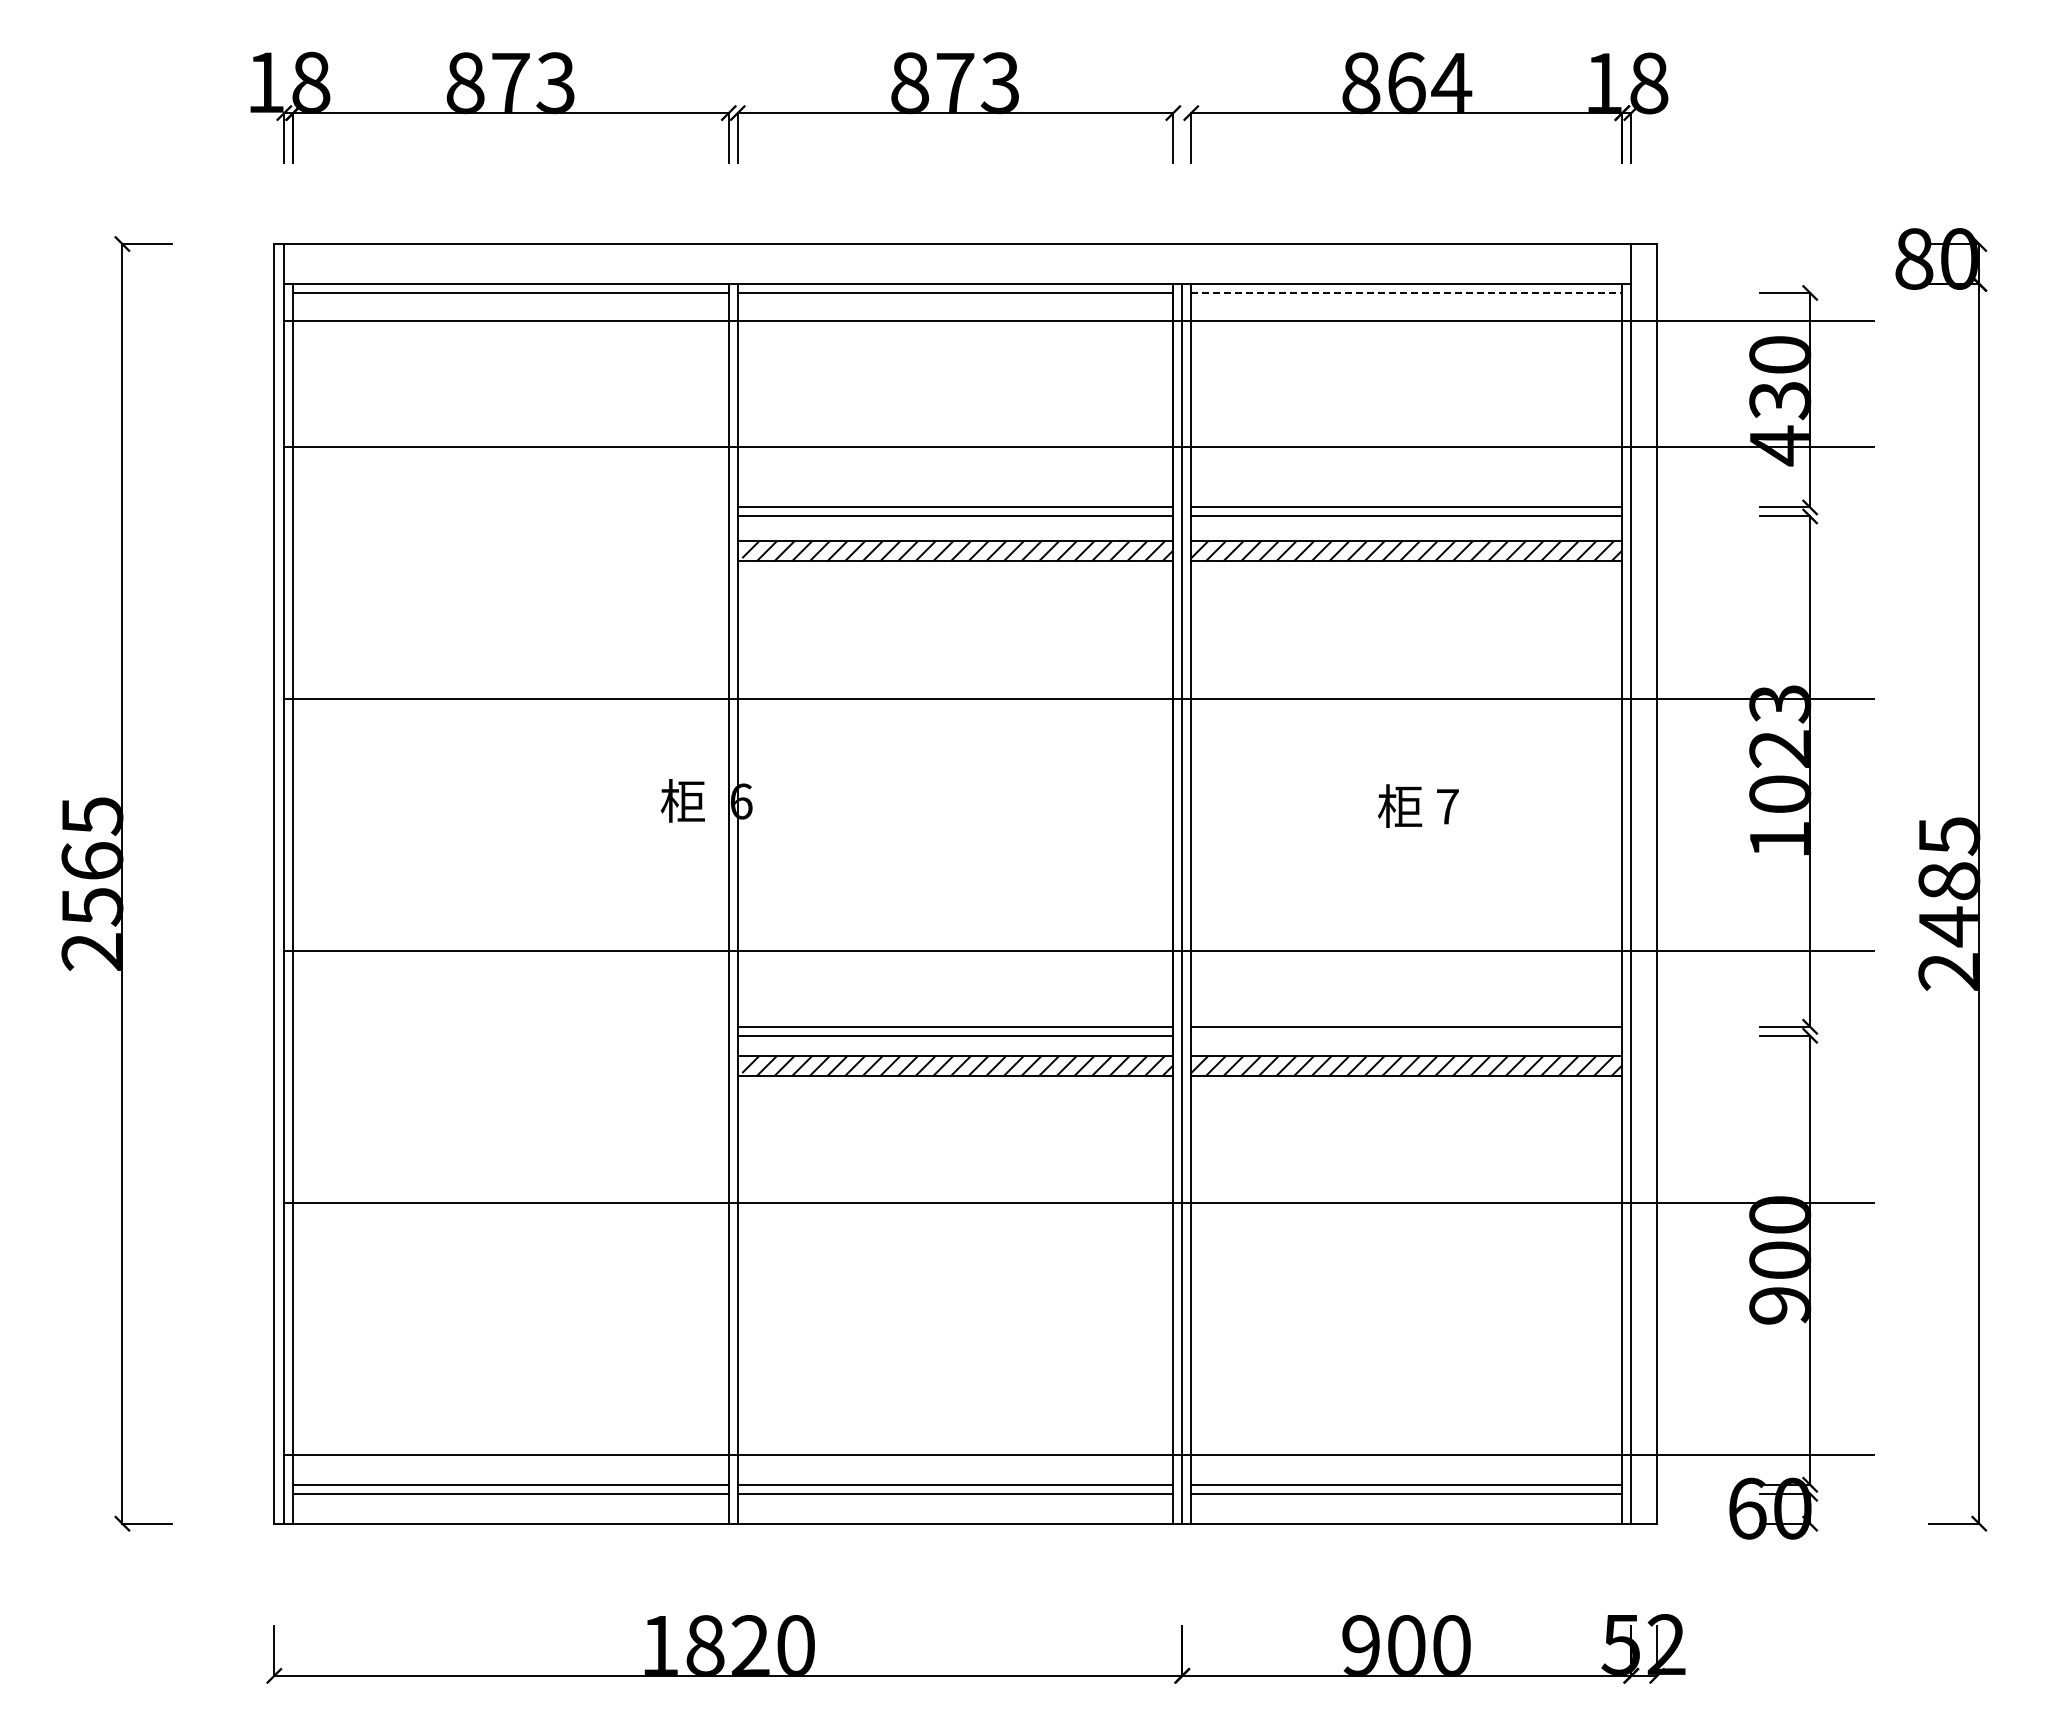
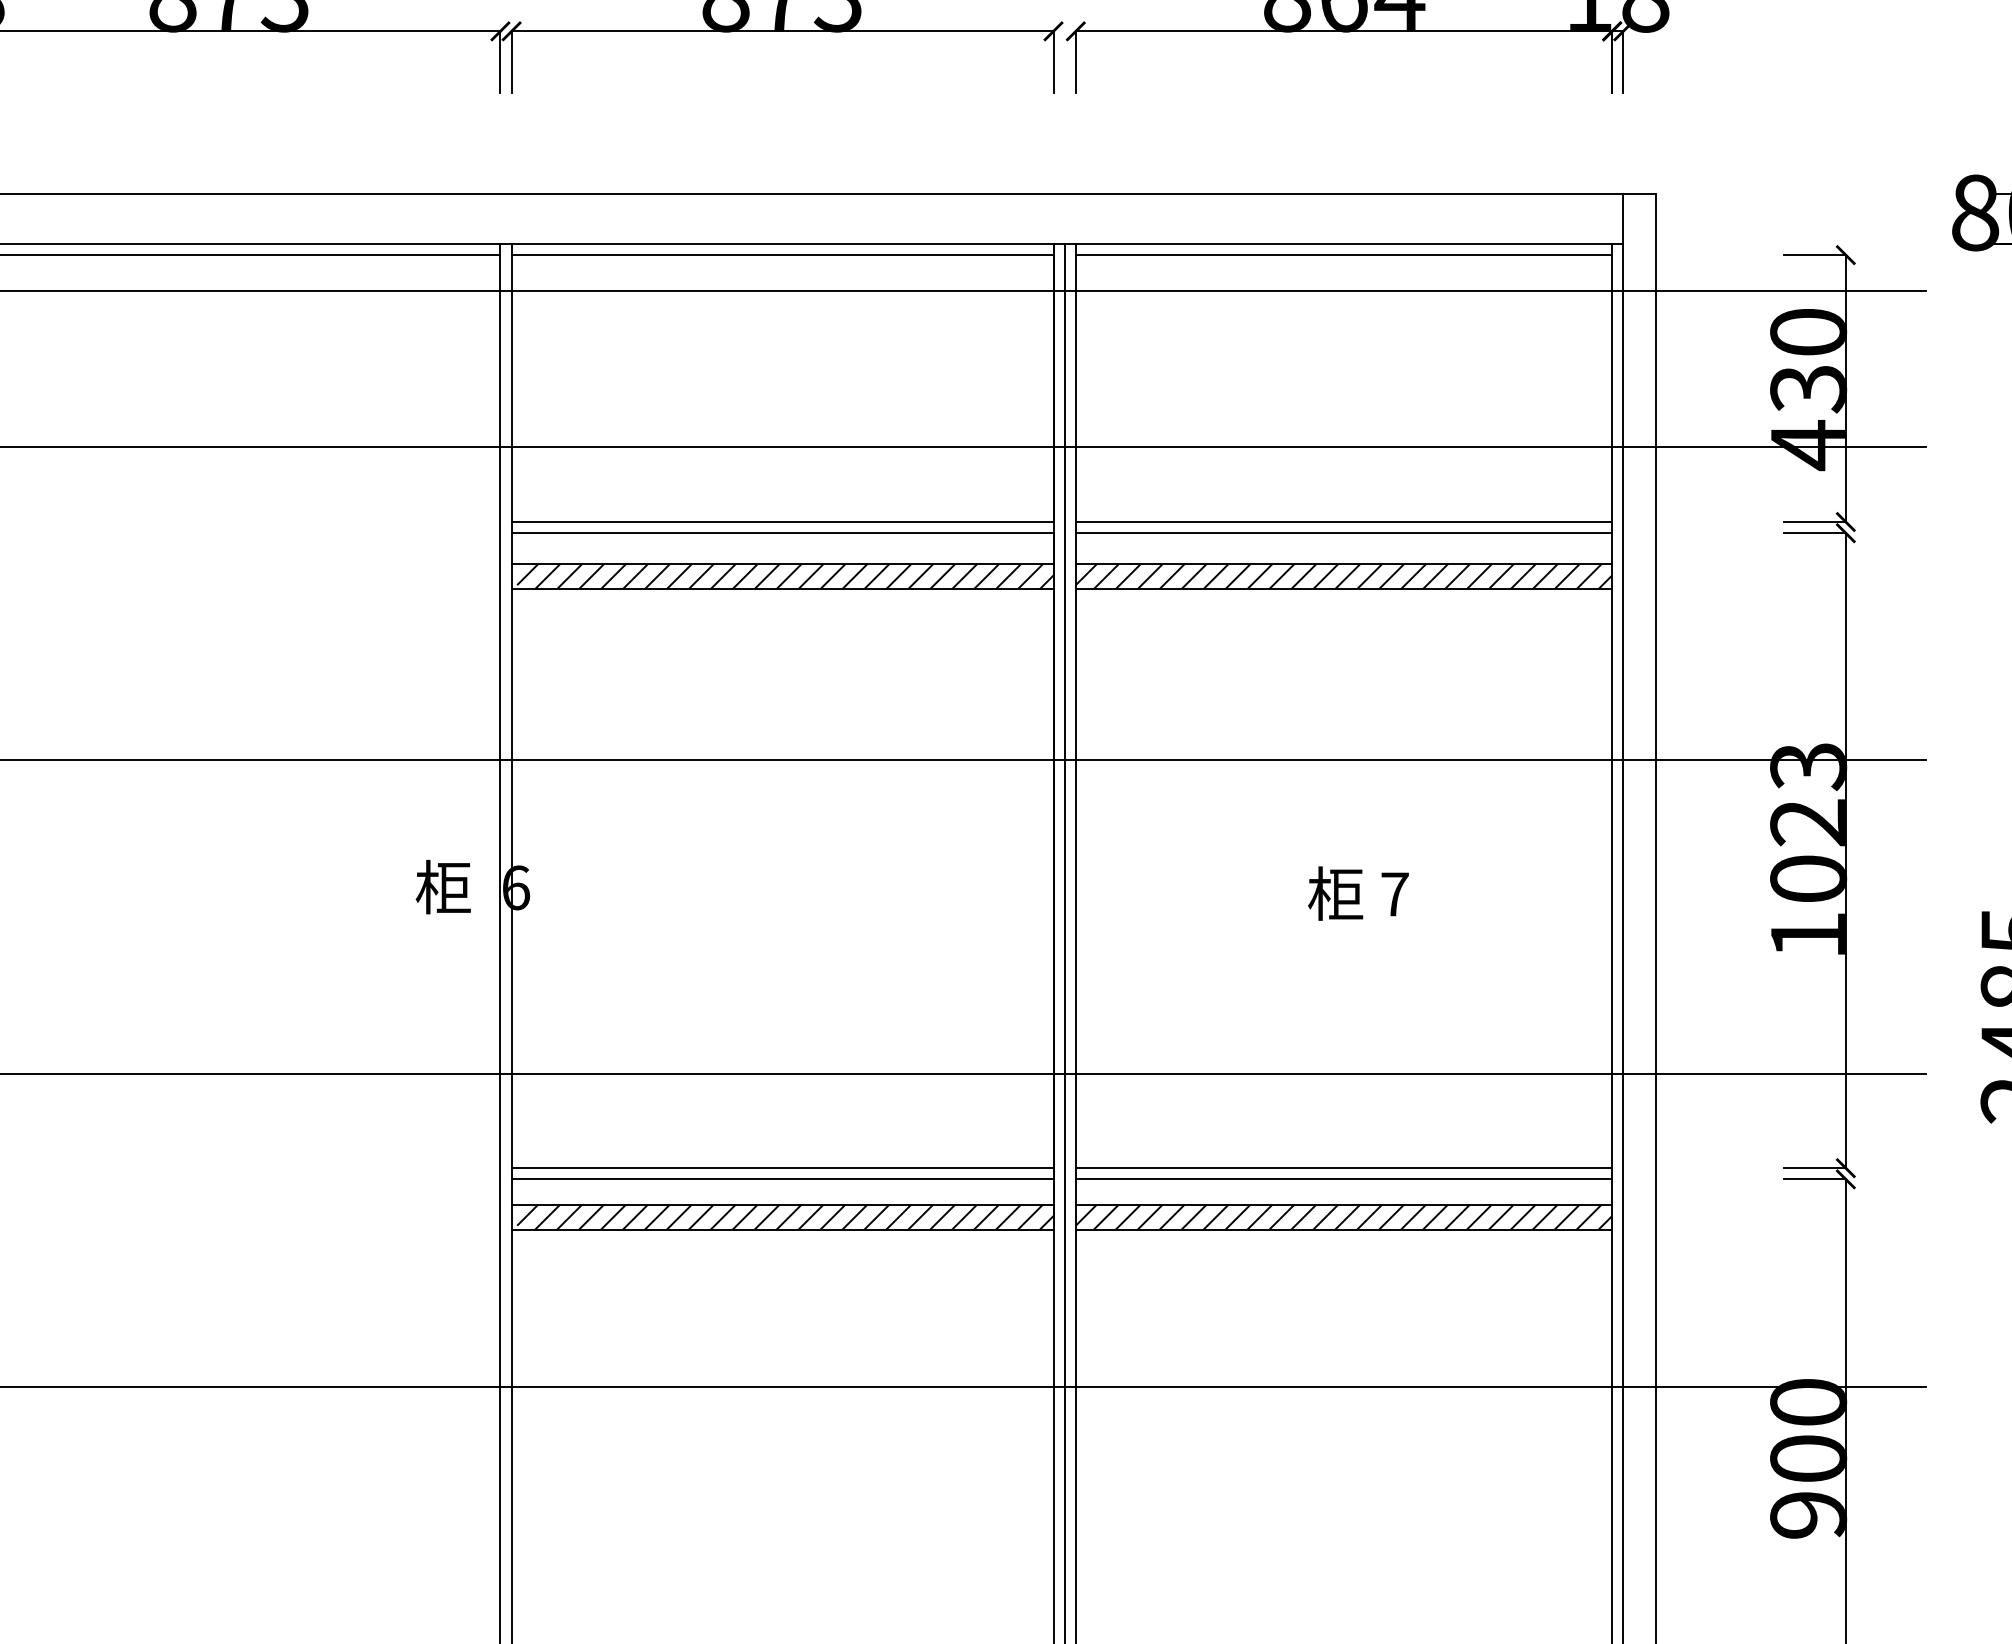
line: (1406, 292) -> (1343, 254), dashed -> solid
line: (1406, 1035) -> (1343, 1178), added

